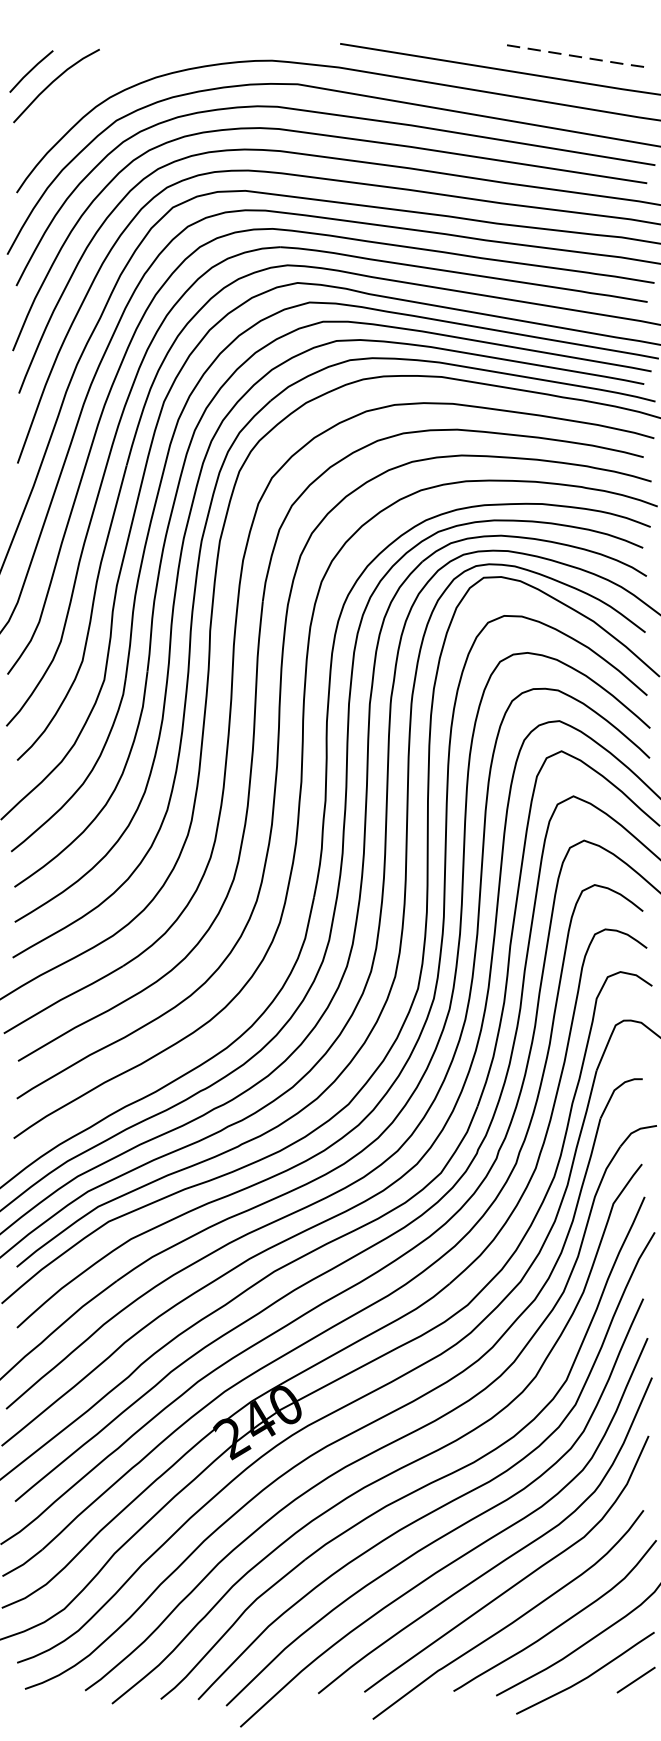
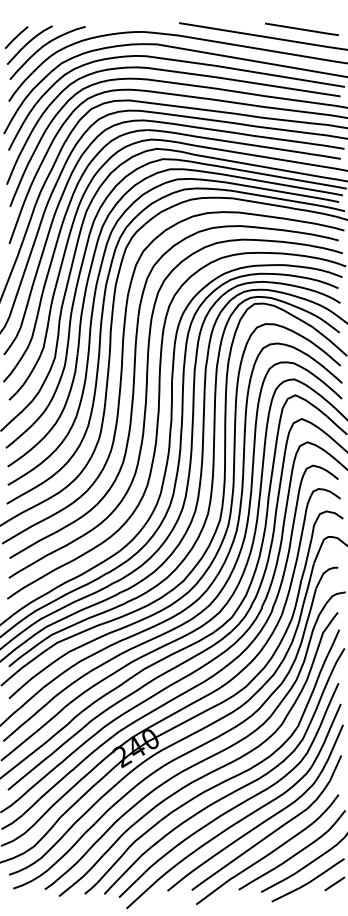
line: (574, 56) -> (302, 29), dashed -> solid
curve: (80, 92) -> (42, 48), added

